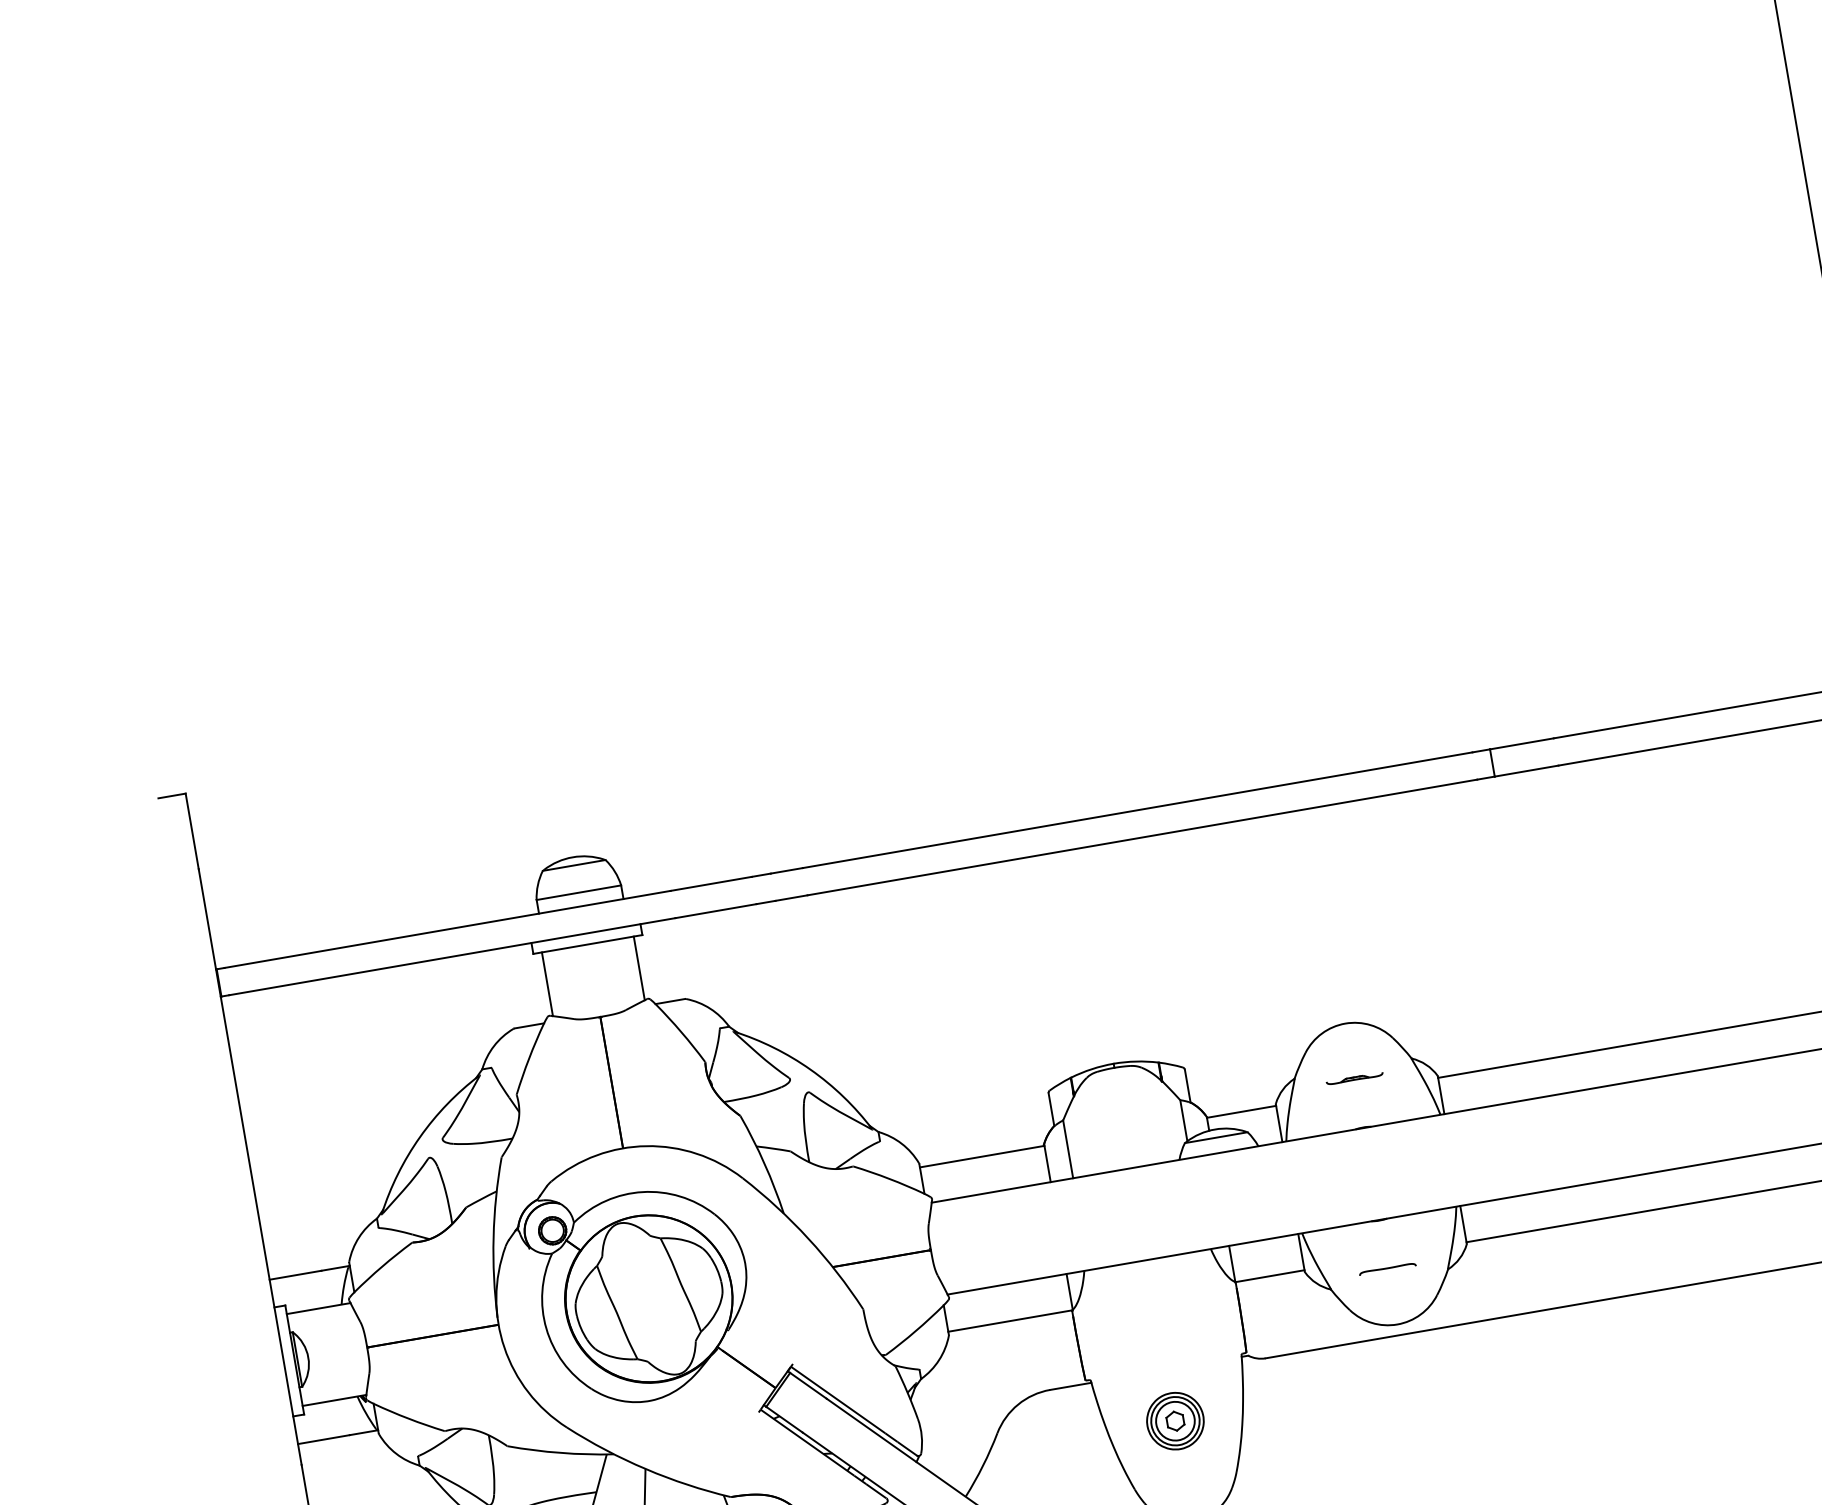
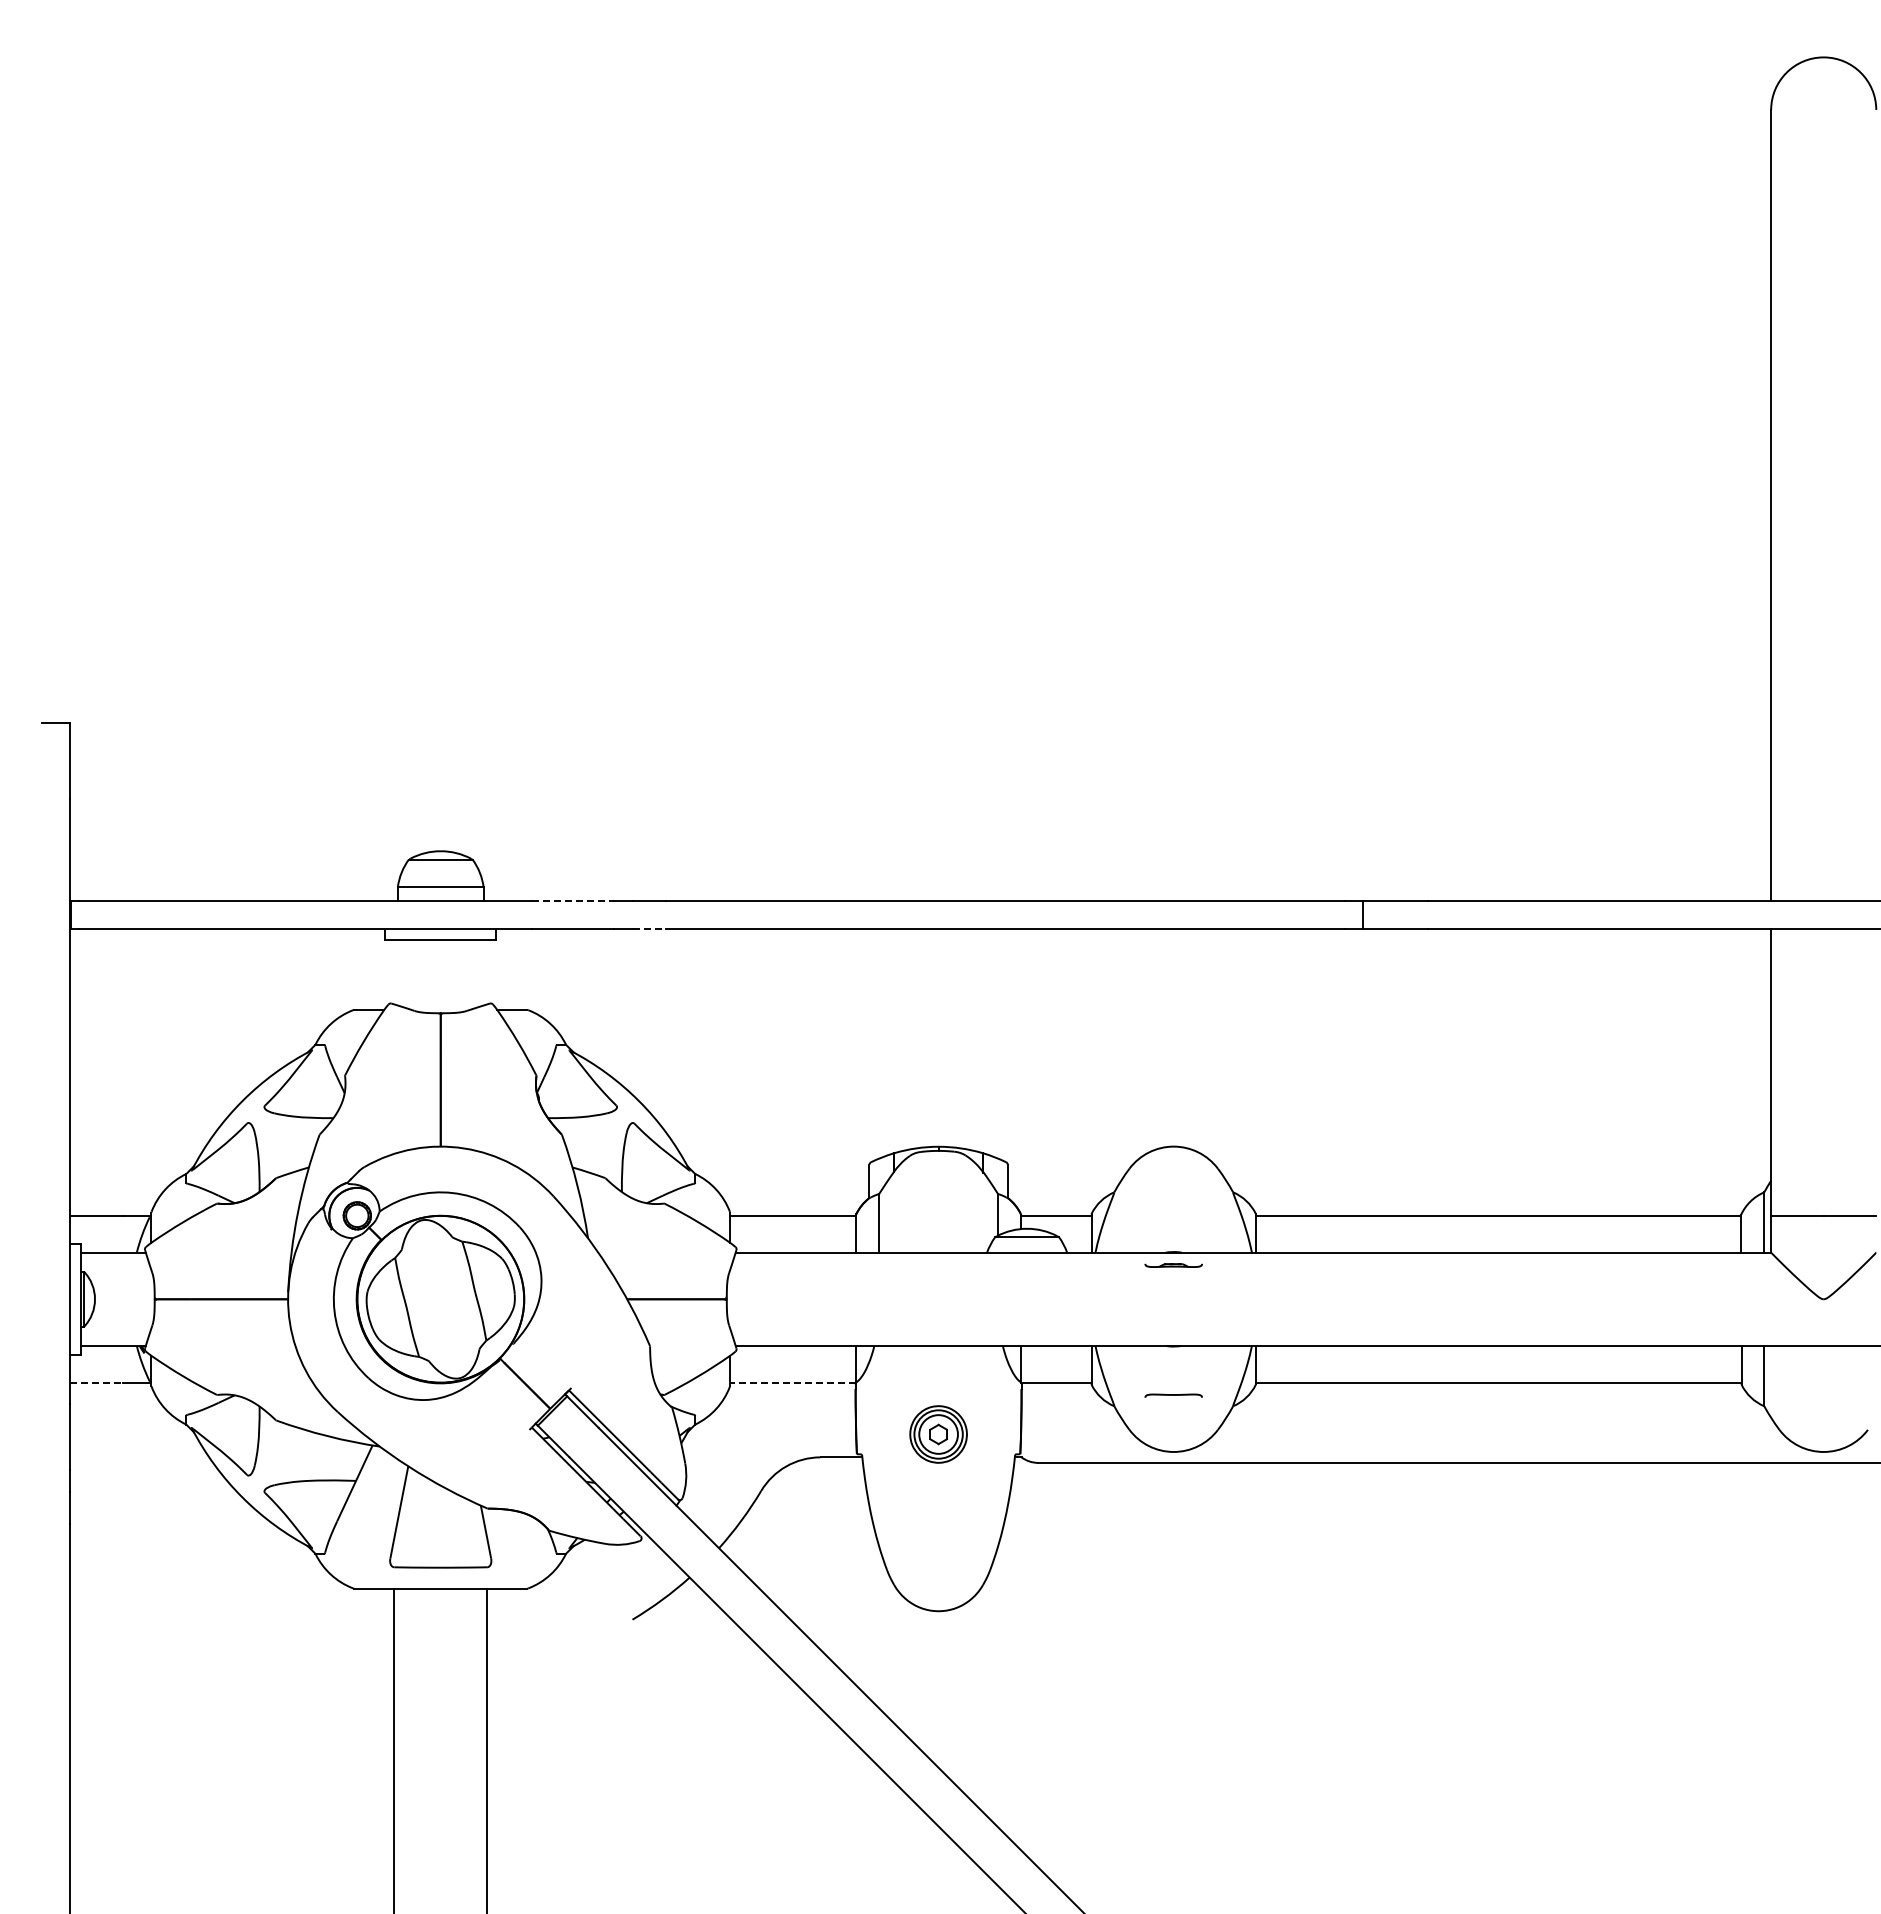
line: (712, 884) -> (573, 901), solid -> dashed
line: (791, 897) -> (649, 928), solid -> dashed
line: (639, 967) -> (487, 971), removed
line: (547, 983) -> (394, 971), removed
line: (1354, 1078) -> (1173, 1265), moved
line: (1009, 1320) -> (792, 1382), solid -> dashed
part: (1175, 1421) -> (938, 1434), moved
line: (323, 1439) -> (96, 1382), solid -> dashed

